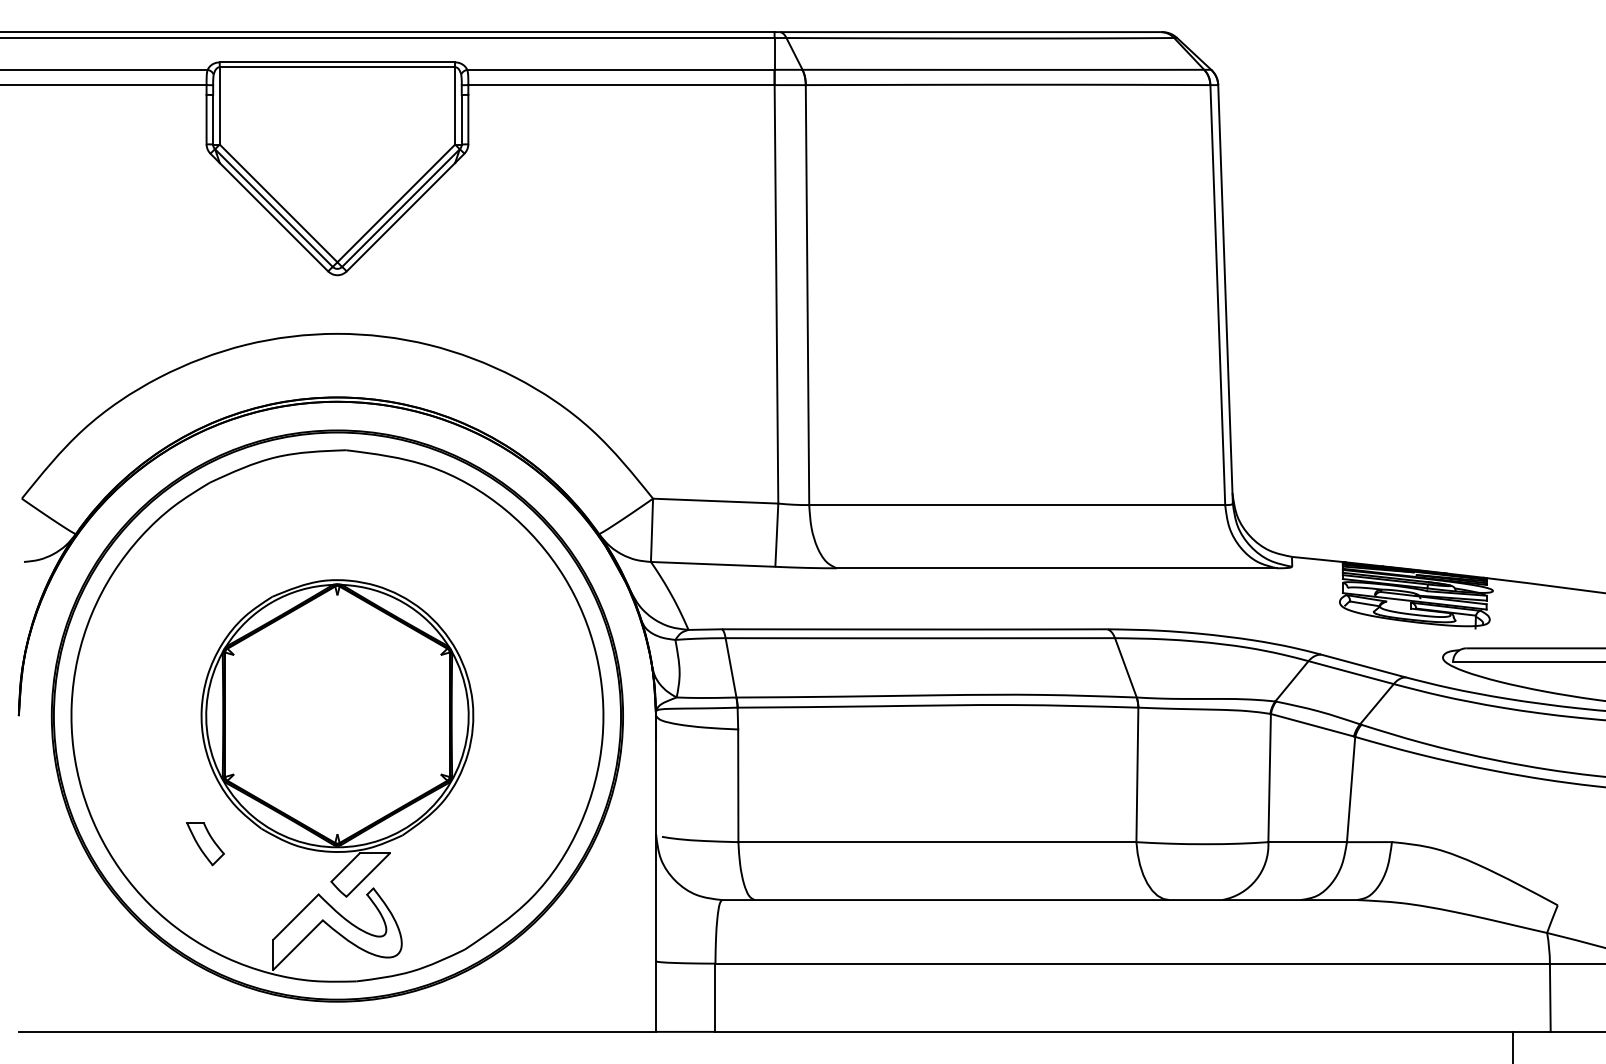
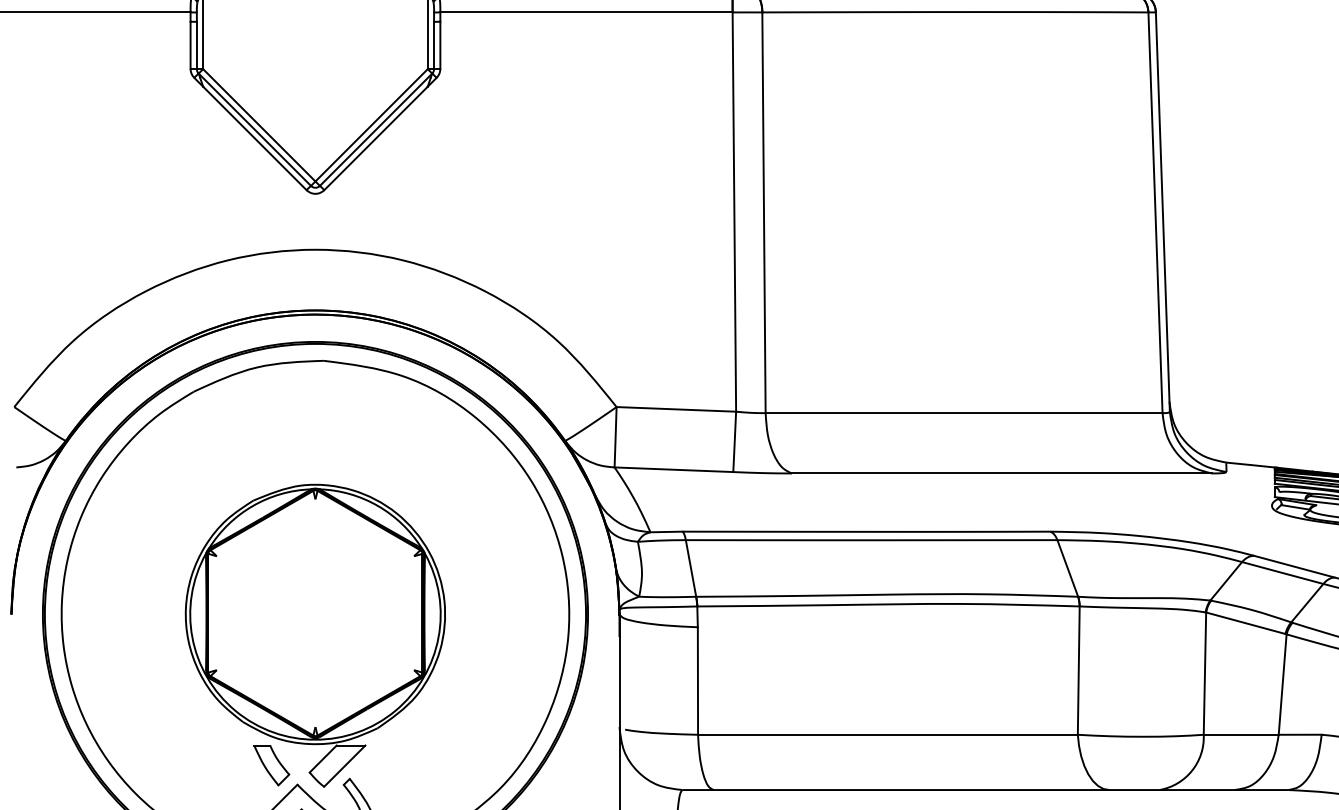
part: (205, 844) -> (271, 765), moved

